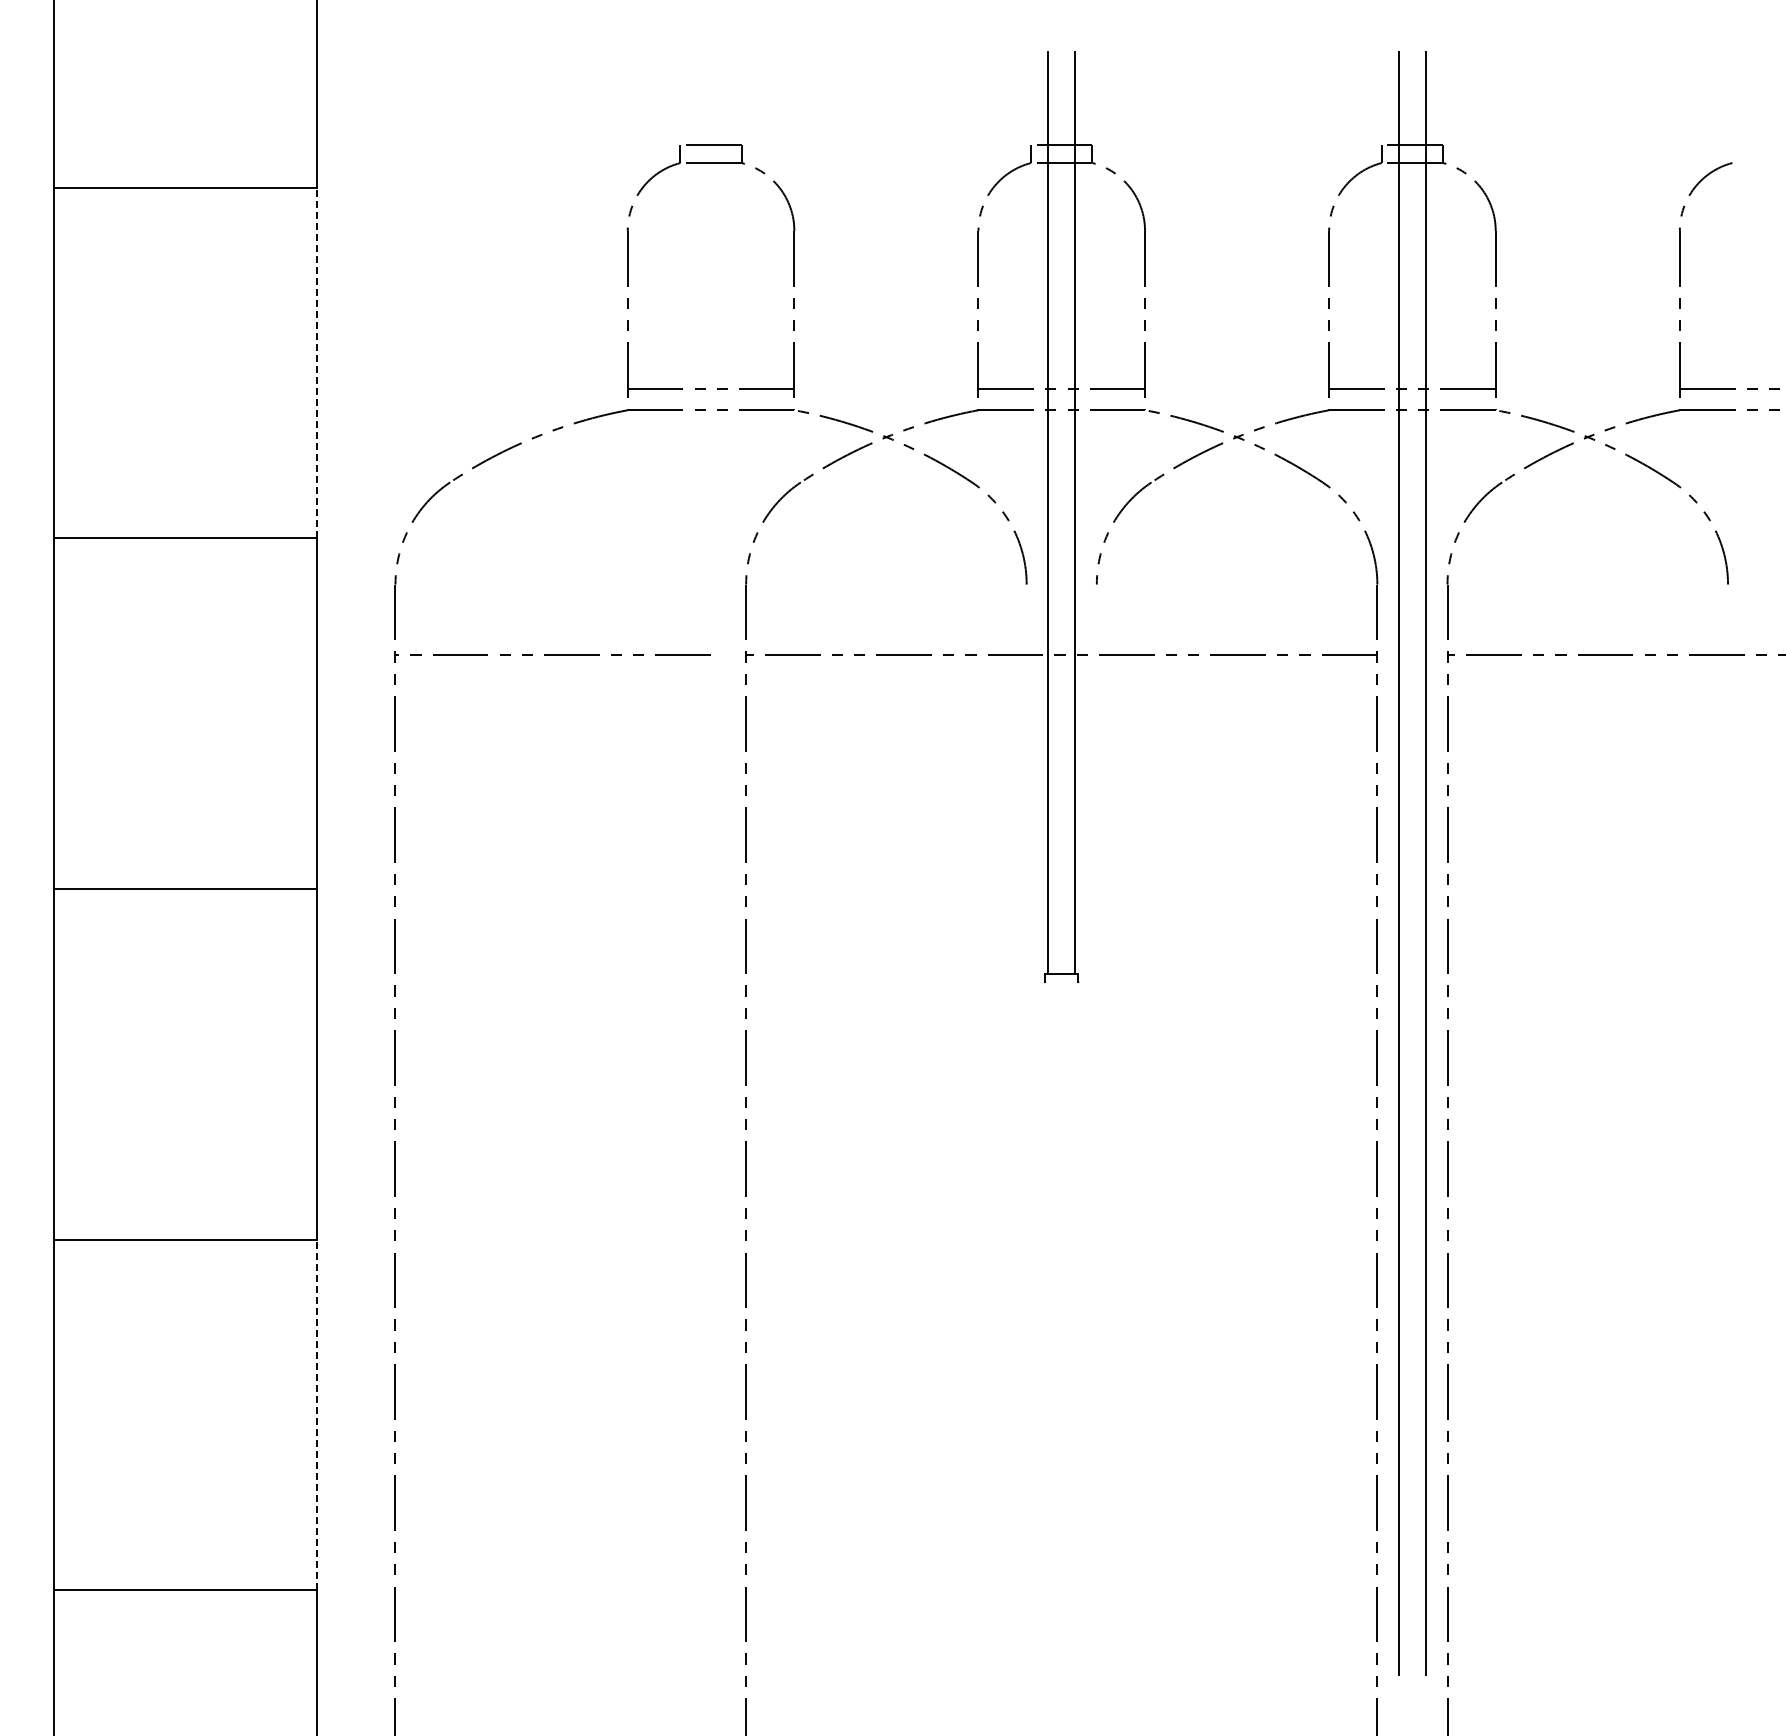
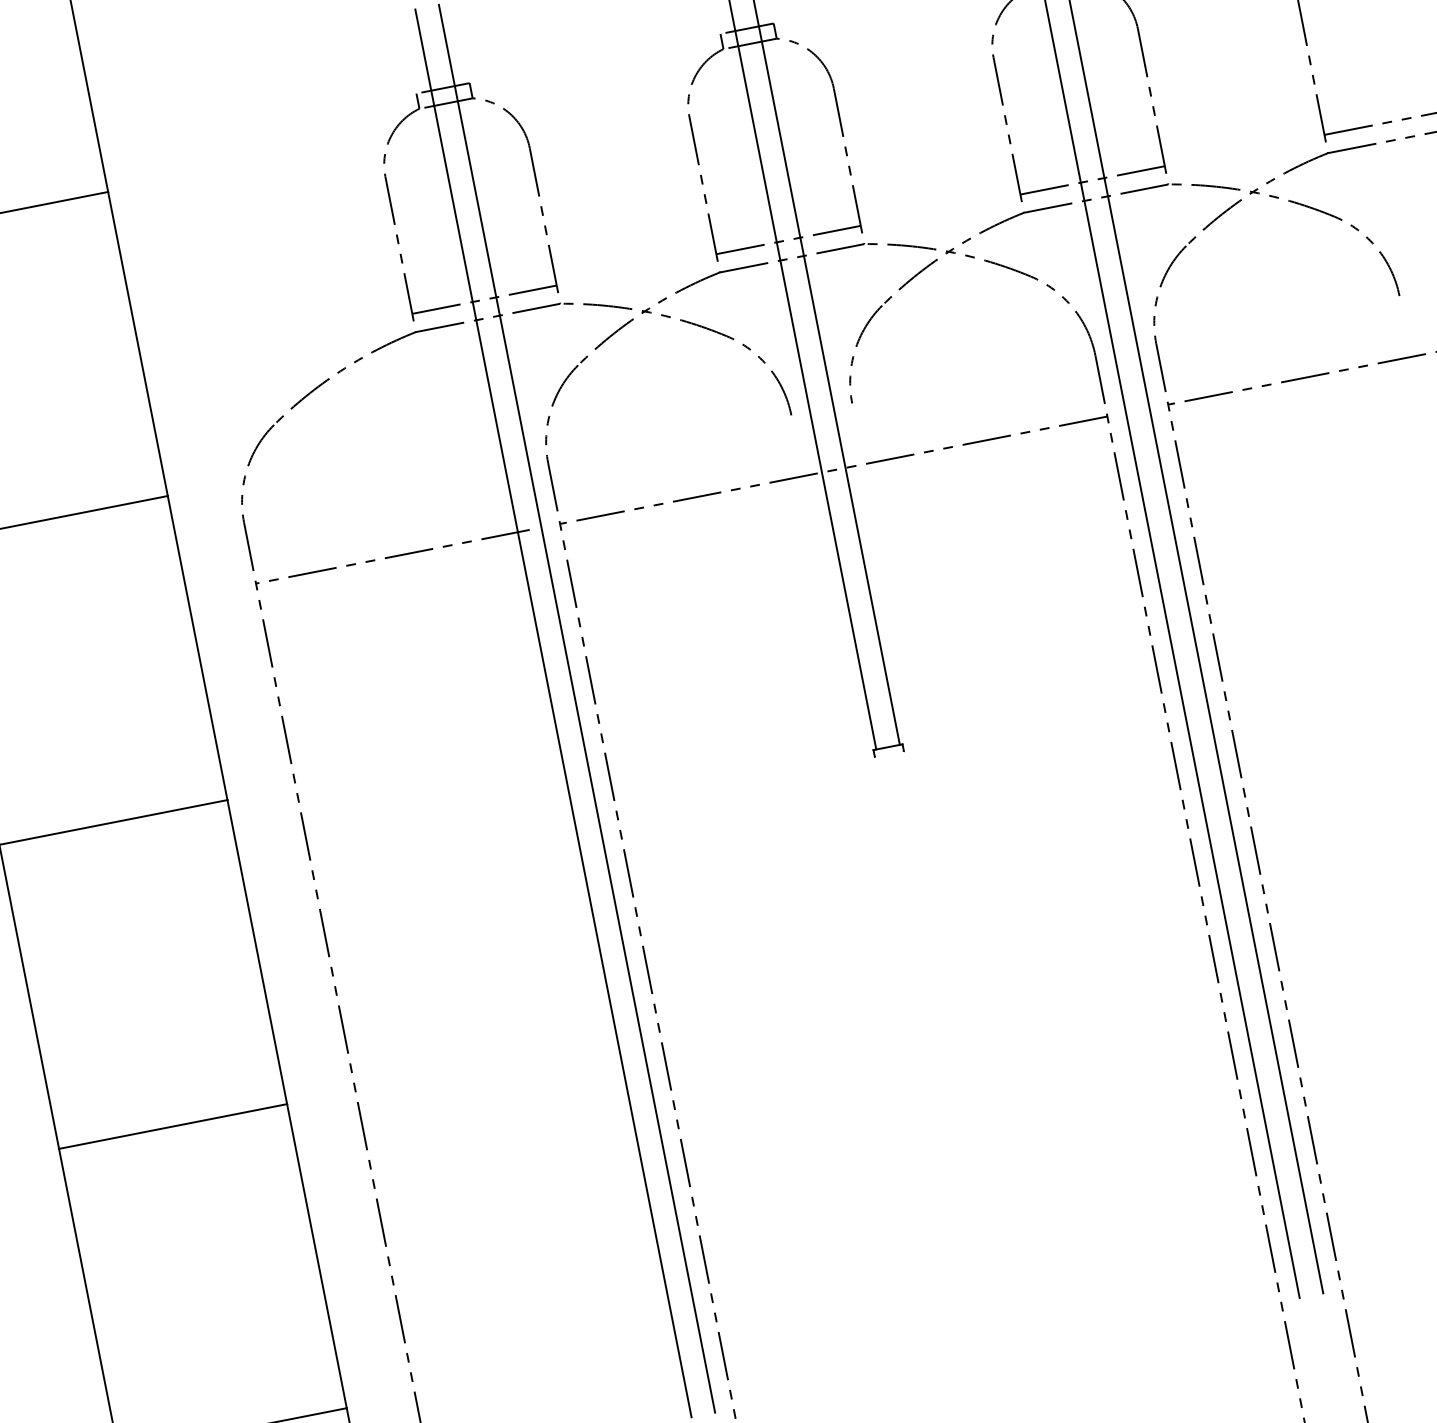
line: (316, 362) -> (137, 343), dashed -> solid
line: (697, 863) -> (553, 713), added
line: (724, 863) -> (576, 708), added
line: (316, 1414) -> (316, 1255), dashed -> solid

